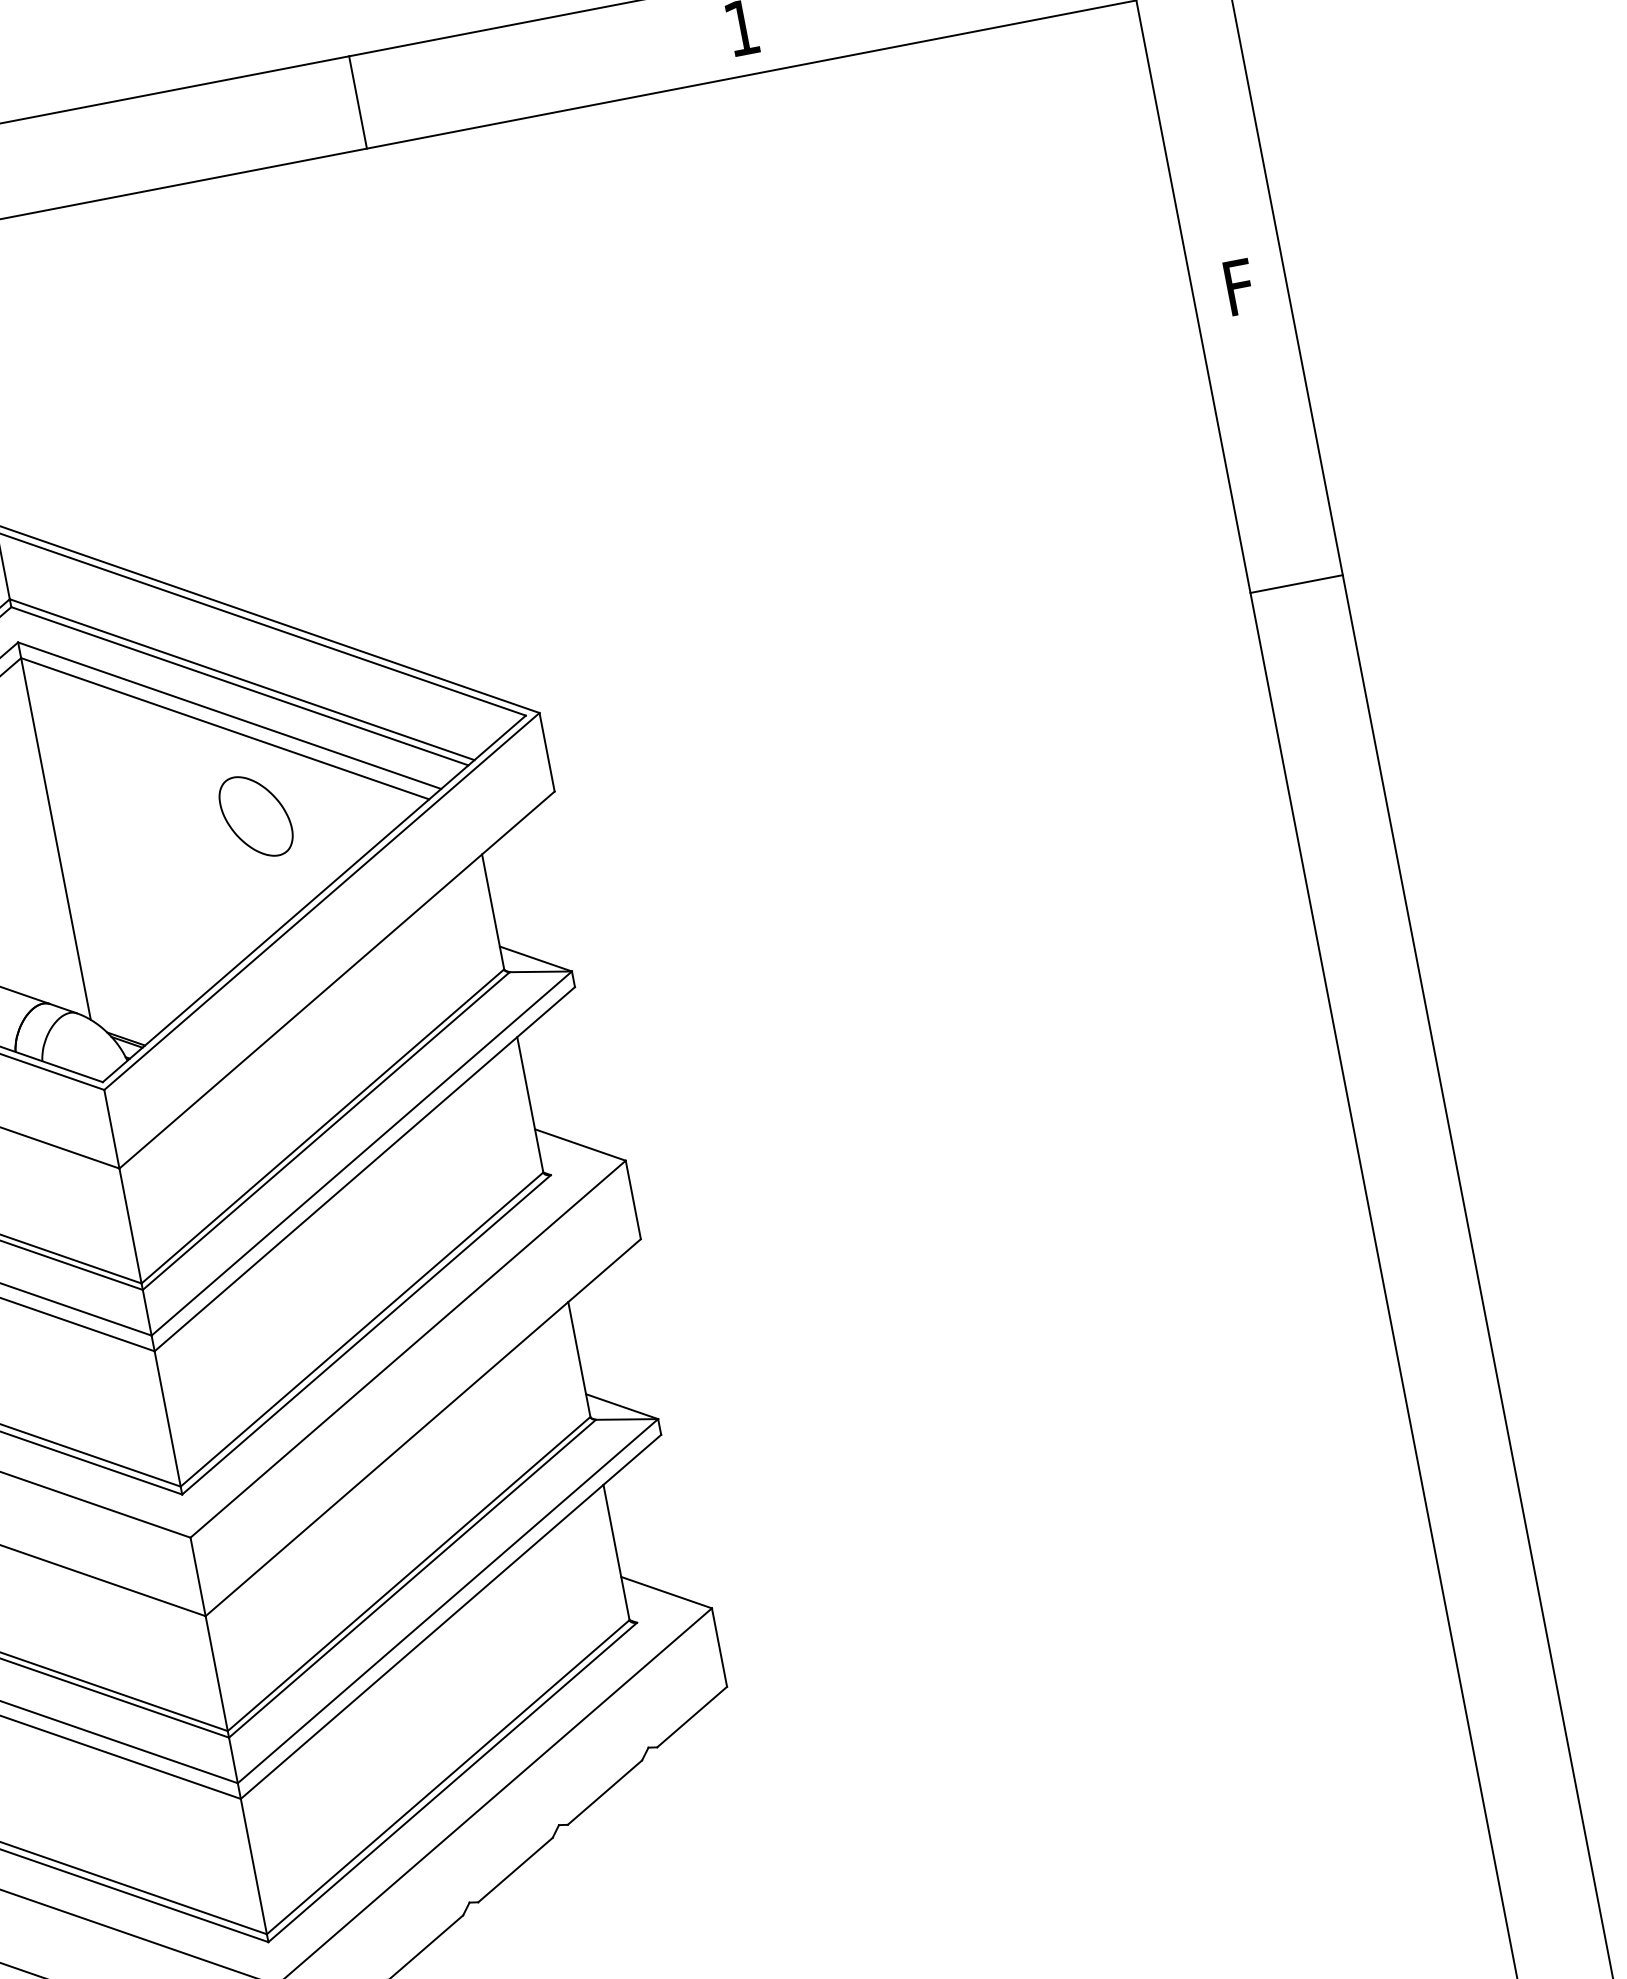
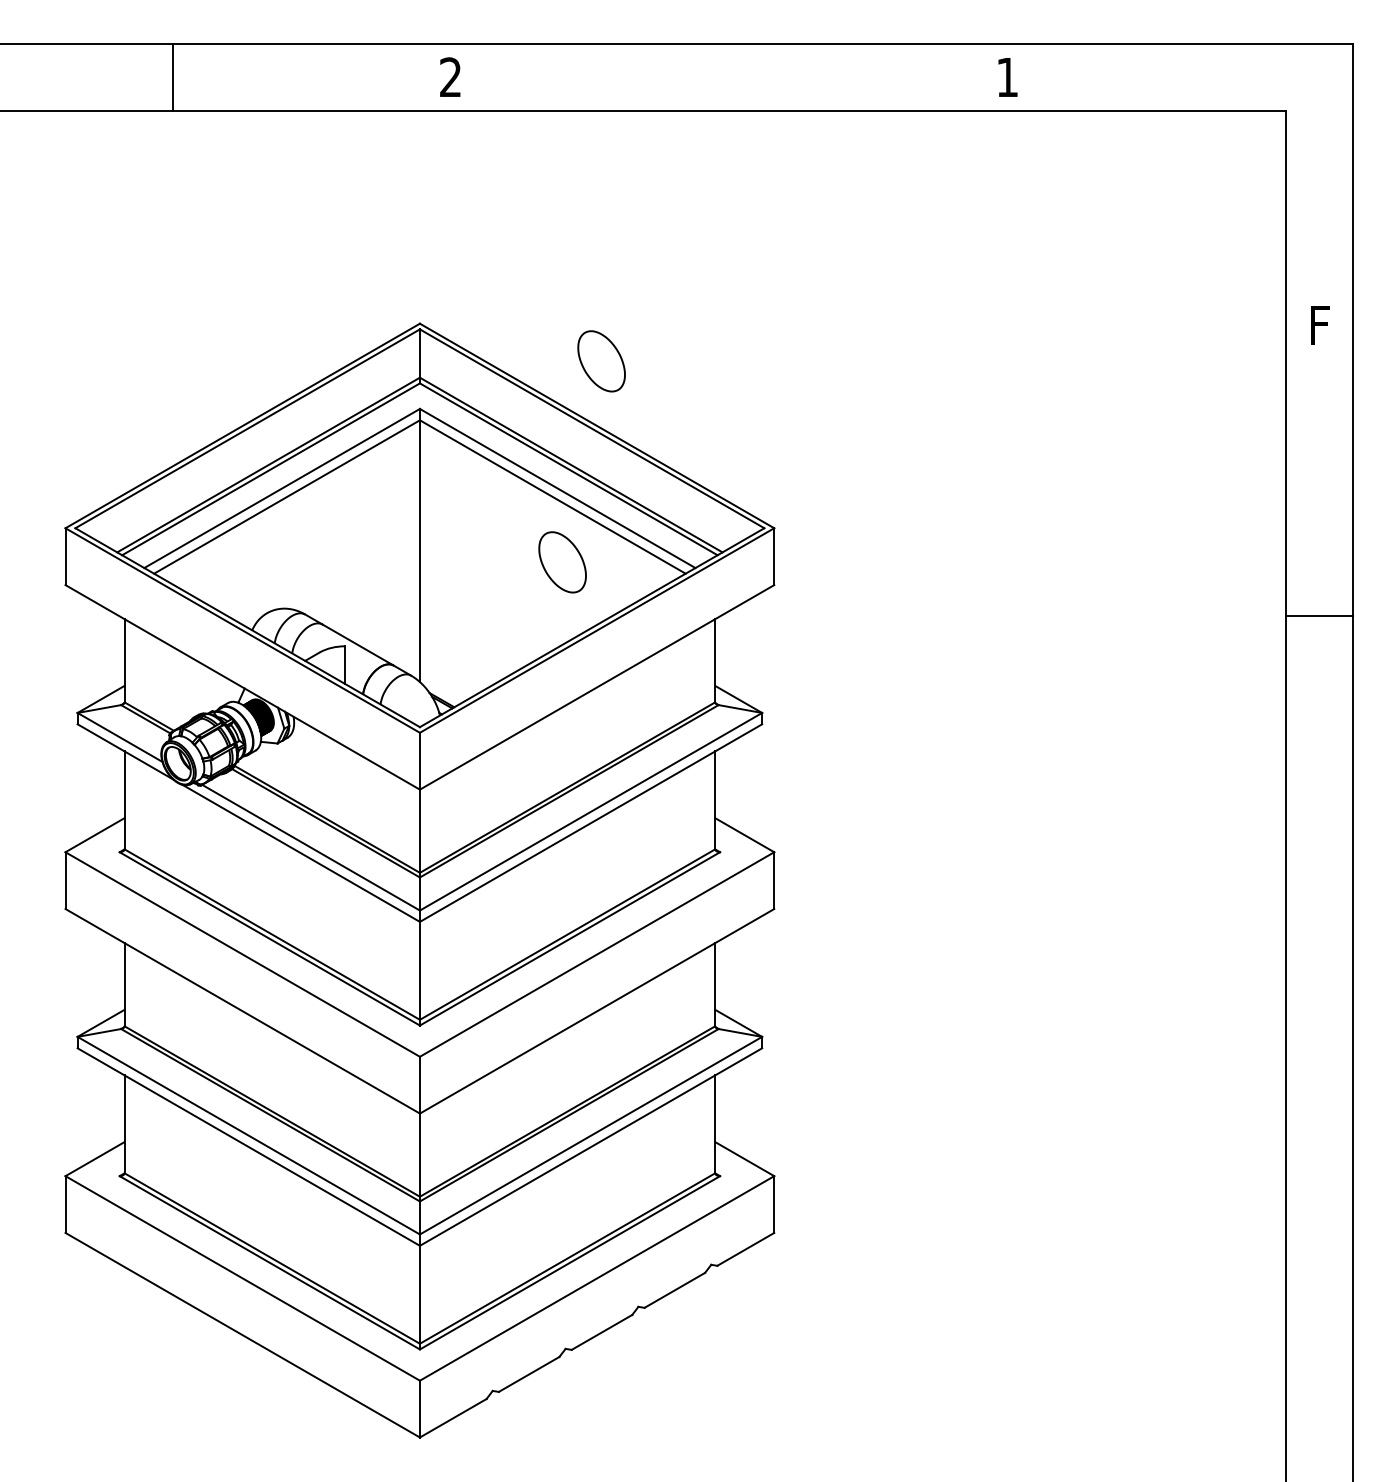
line: (357, 102) -> (729, 77), removed
part: (256, 528) -> (601, 361), added
line: (1296, 584) -> (1319, 616), moved

